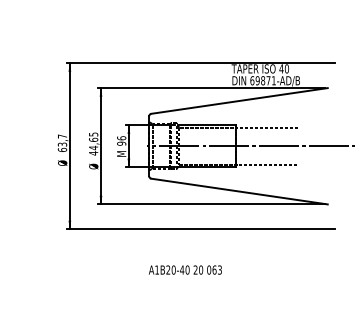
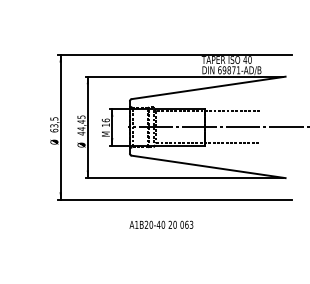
text: (62, 136) -> (54, 118), 63,7 -> 63,5
text: (93, 139) -> (81, 121), 44,65 -> 44,45
text: (121, 143) -> (105, 124), 96 -> 16
text: (185, 269) -> (161, 224), moved

